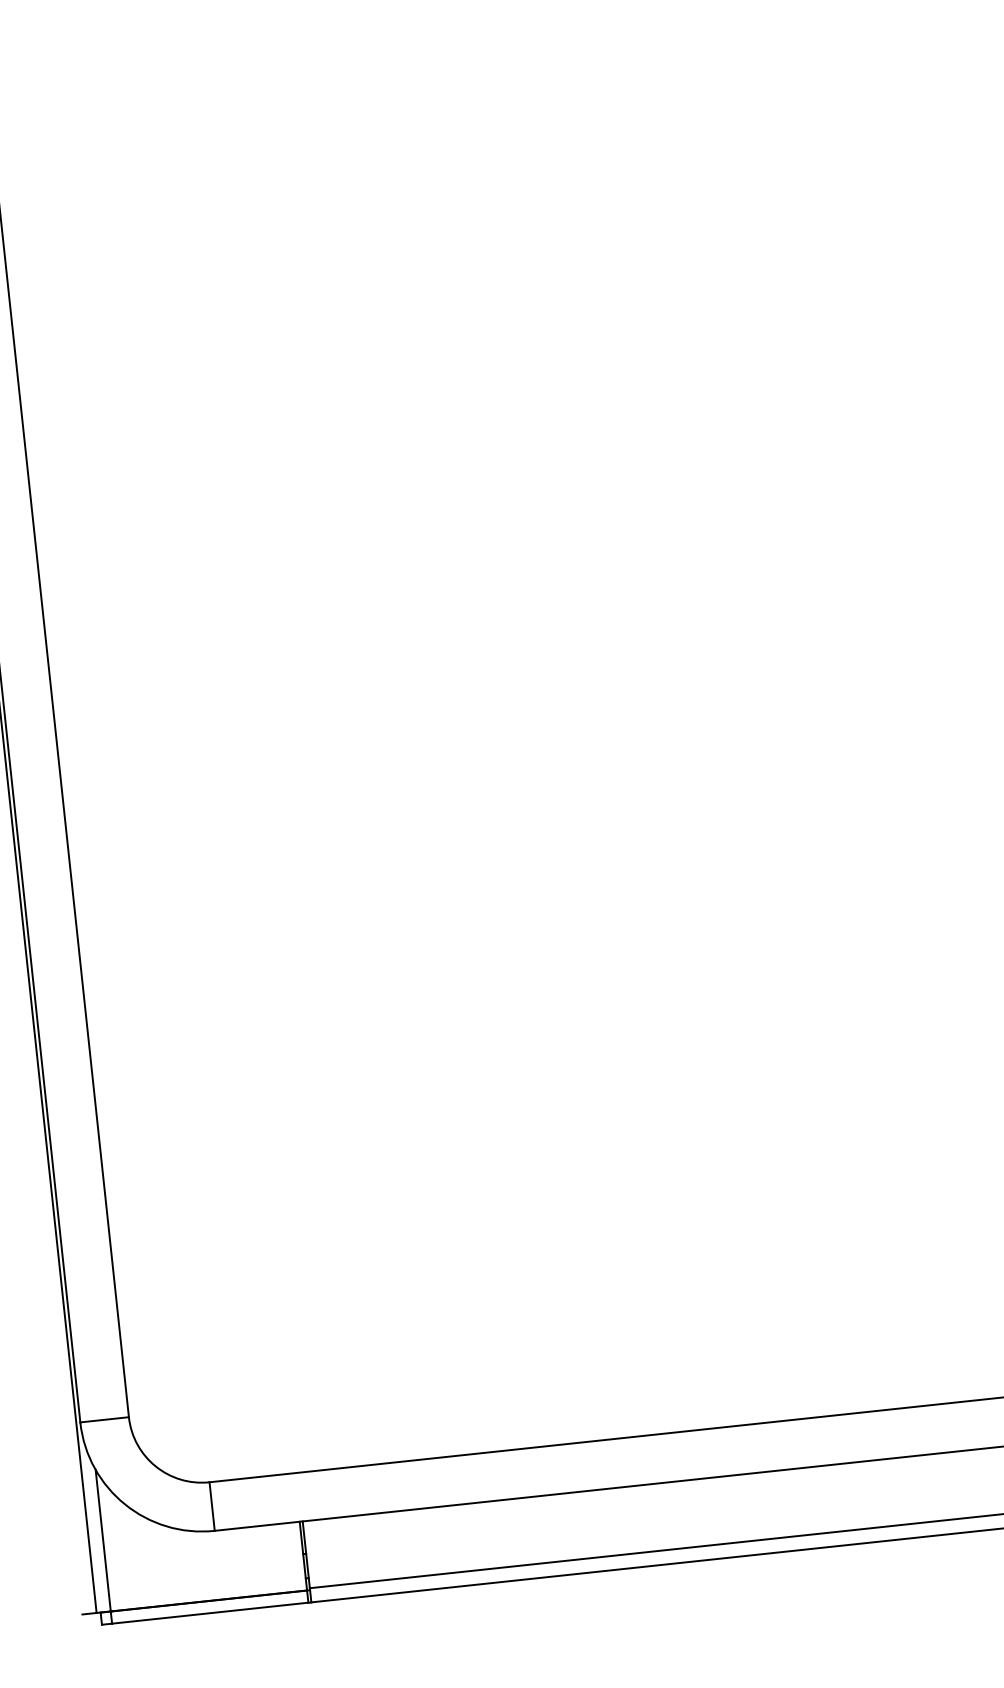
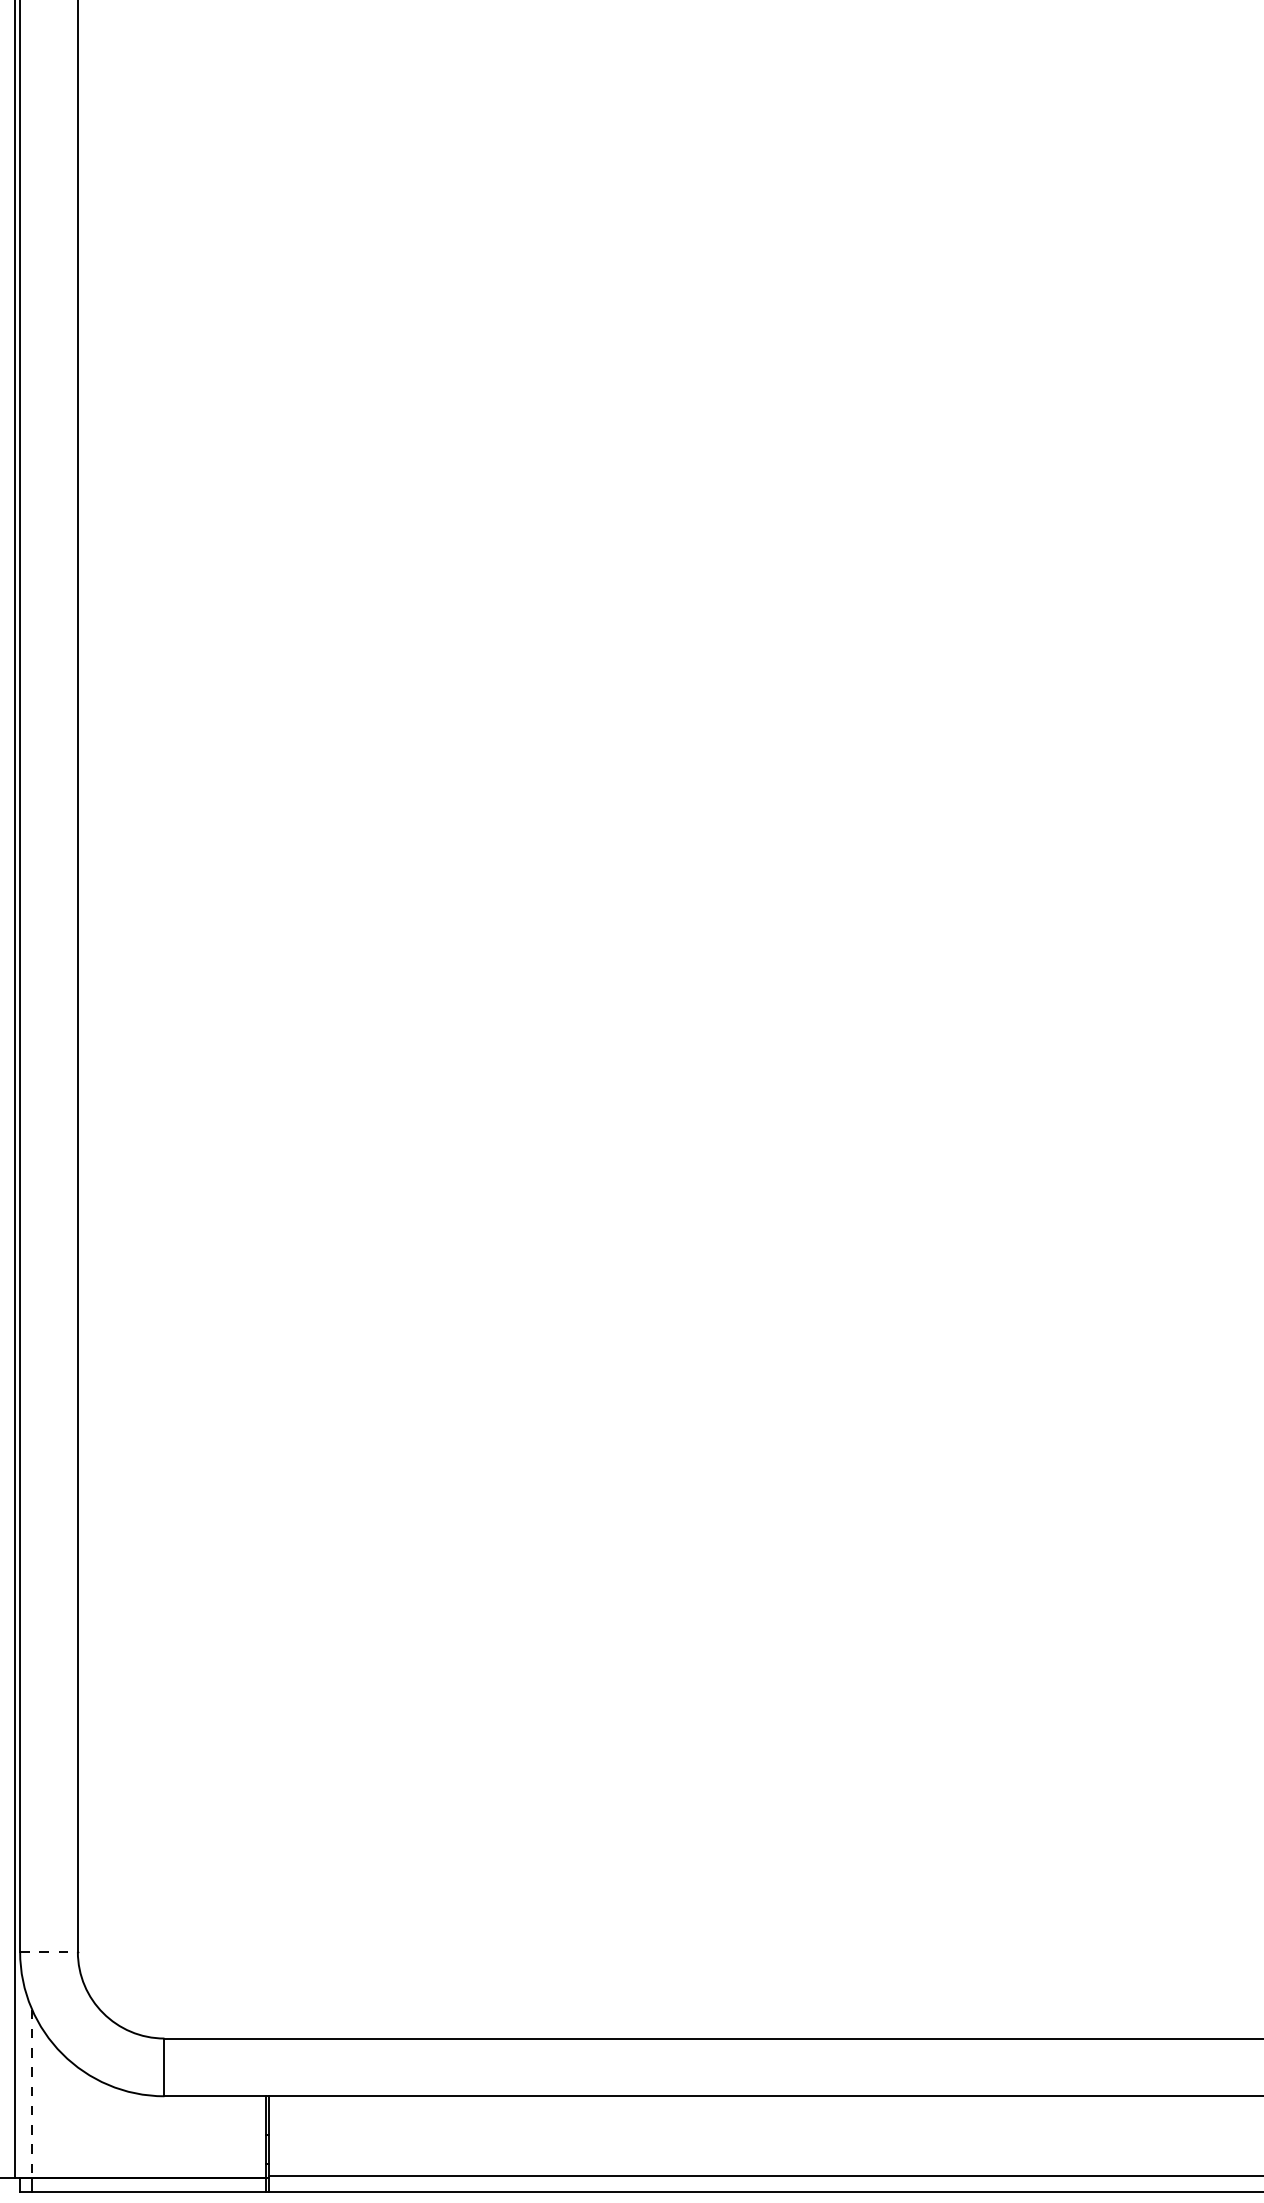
line: (105, 1419) -> (49, 1951), solid -> dashed
line: (103, 1541) -> (32, 2094), solid -> dashed

